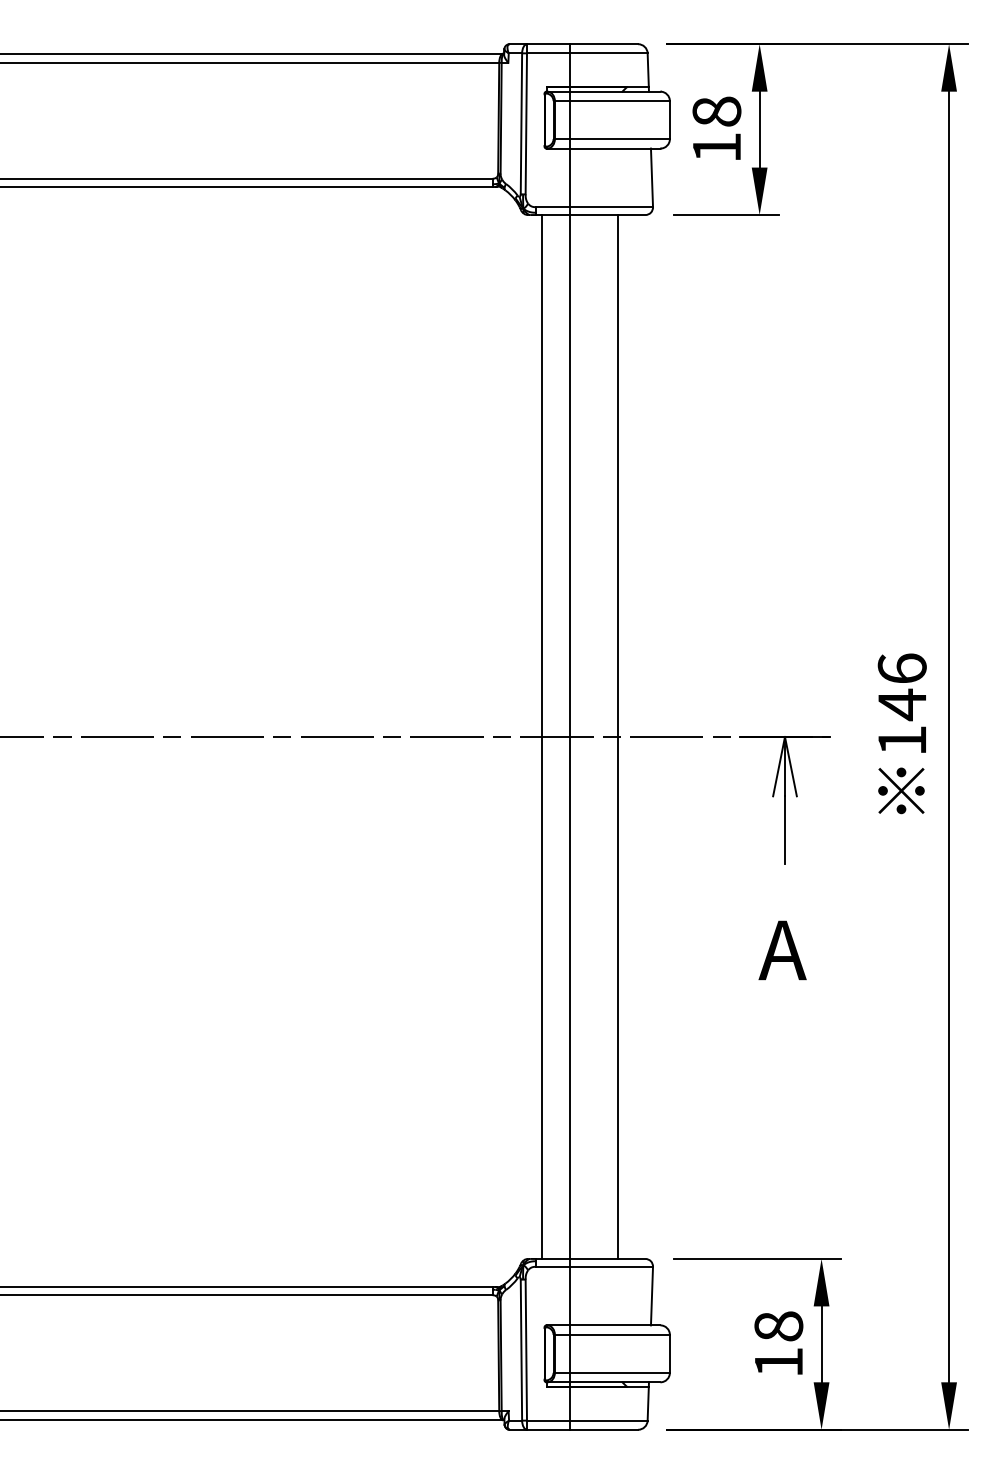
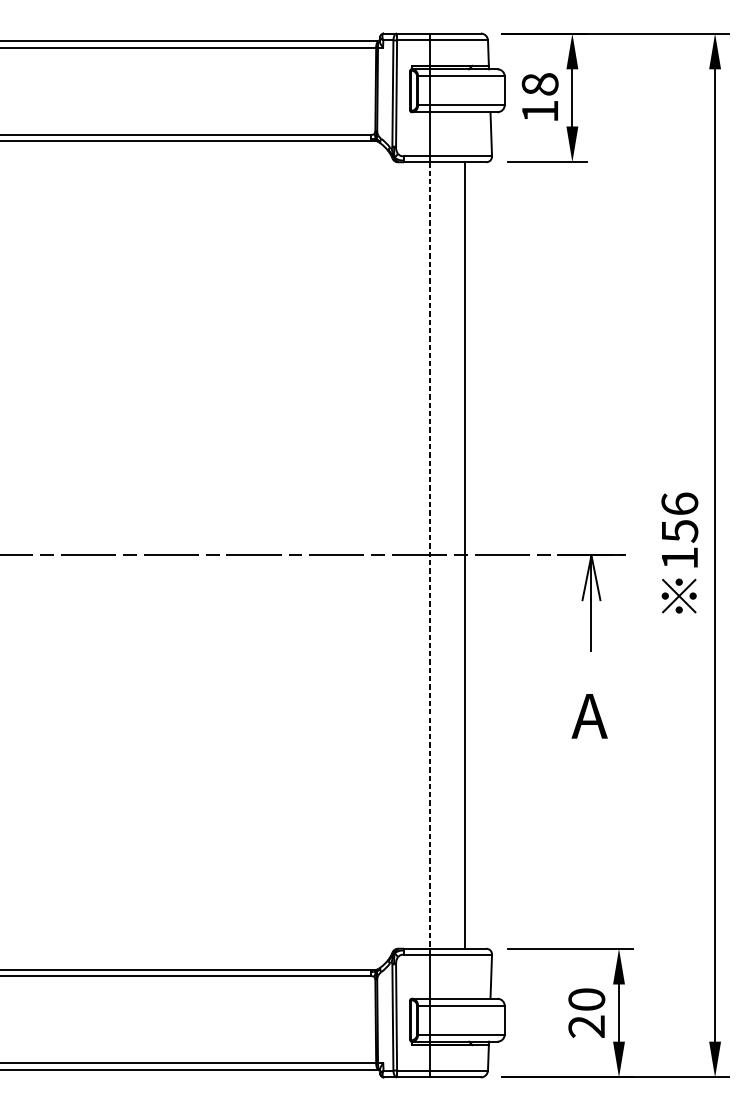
text: (902, 704) -> (679, 531), 146 -> 156
line: (541, 736) -> (408, 555), removed
line: (570, 737) -> (429, 555), solid -> dashed
text: (778, 1344) -> (586, 1013), 18 -> 20

